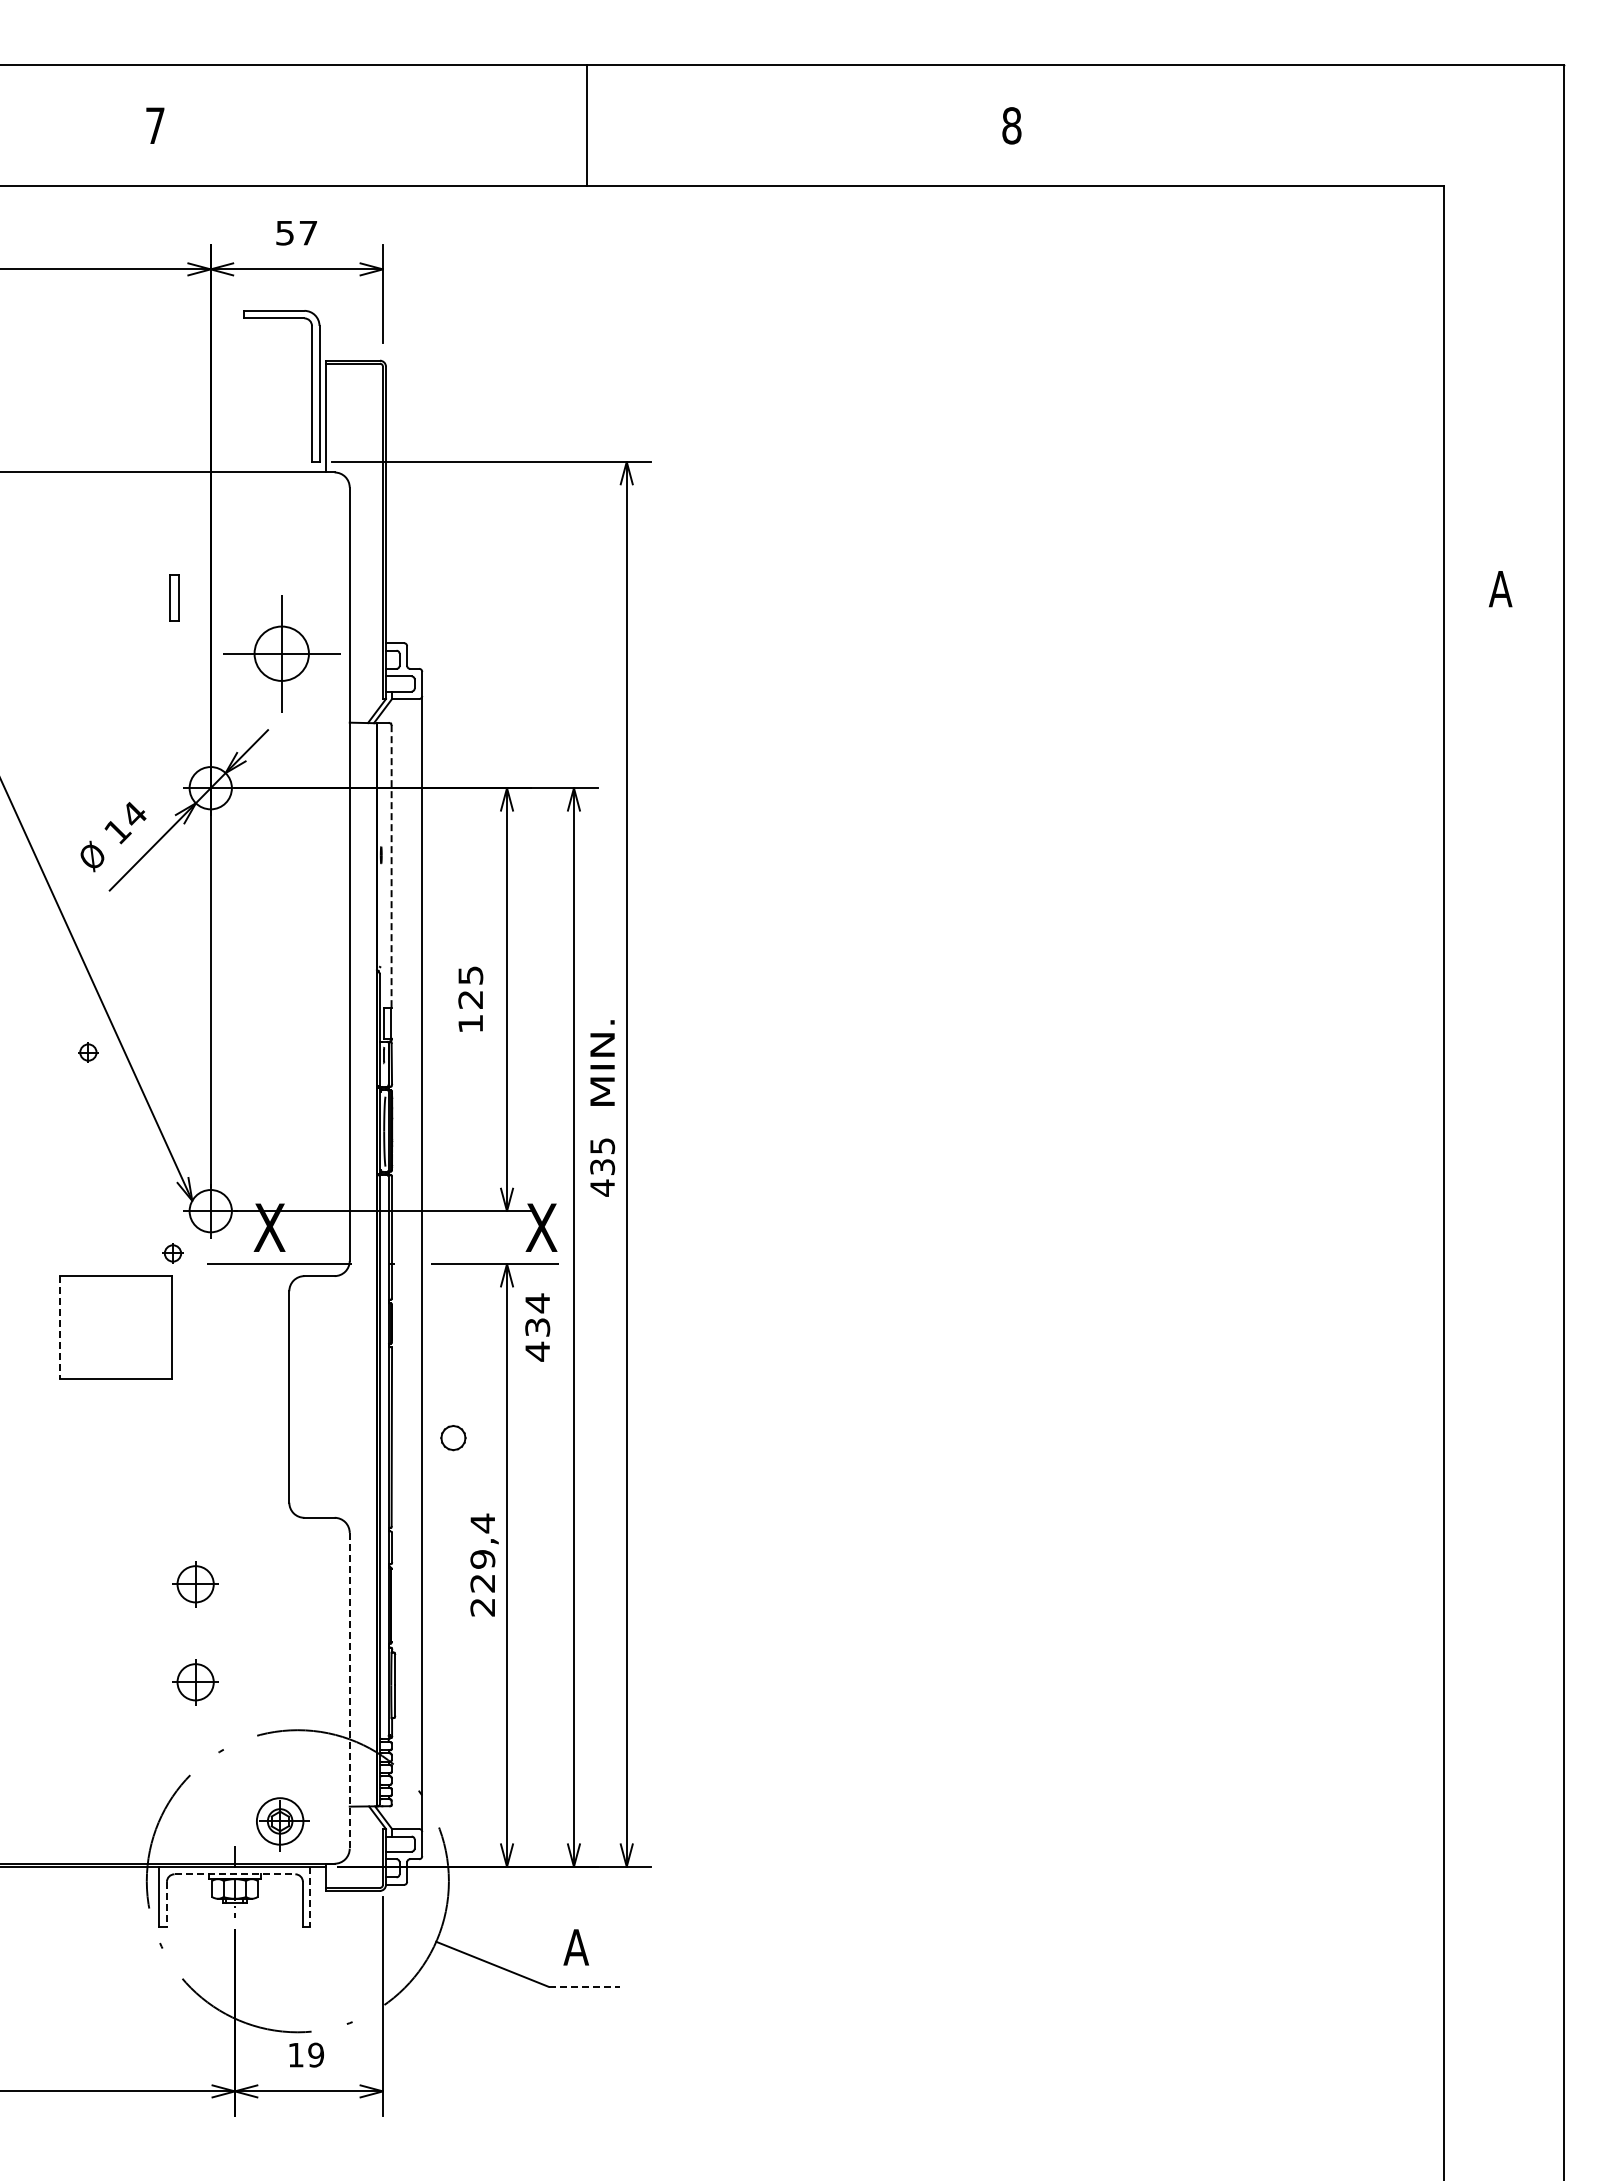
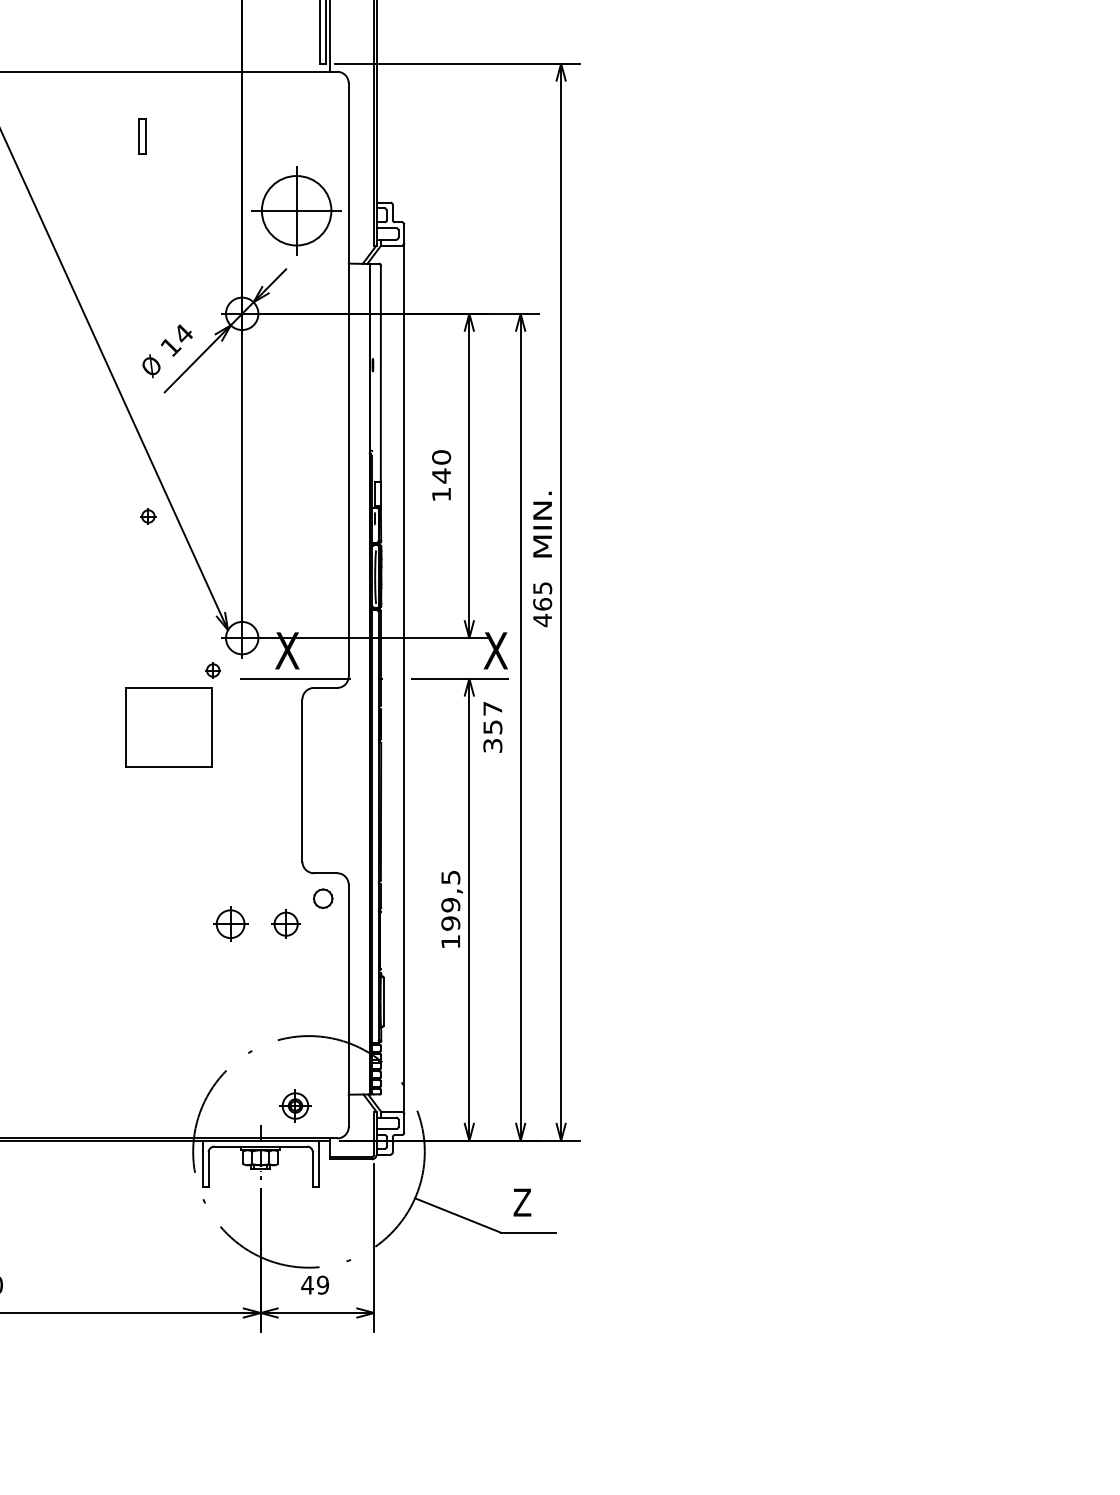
part: (174, 597) -> (142, 136), moved
circle: (281, 653) -> (296, 210), size x1.67
line: (391, 867) -> (380, 374), dashed -> solid
text: (470, 987) -> (441, 466), 125 -> 140
text: (602, 1166) -> (542, 603), 435 -> 465
line: (59, 1327) -> (126, 727), dashed -> solid
text: (537, 1327) -> (492, 727), 434 -> 357
part: (453, 1438) -> (323, 899), moved
text: (482, 1564) -> (450, 909), 229,4 -> 199,5
part: (267, 1584) -> (285, 924), added
part: (195, 1682) -> (230, 999), removed
line: (349, 1690) -> (348, 1005), dashed -> solid
part: (280, 1821) -> (295, 1106), size x0.71
line: (235, 1874) -> (261, 1146), dashed -> solid
line: (310, 1897) -> (318, 1164), dashed -> solid
line: (166, 1904) -> (208, 1169), dashed -> solid
text: (576, 1947) -> (522, 1202), A -> Z
line: (584, 1986) -> (528, 1232), dashed -> solid
text: (295, 2055) -> (307, 1285), 19 -> 49

